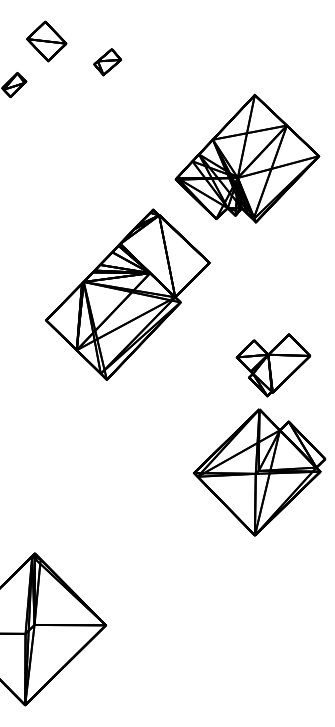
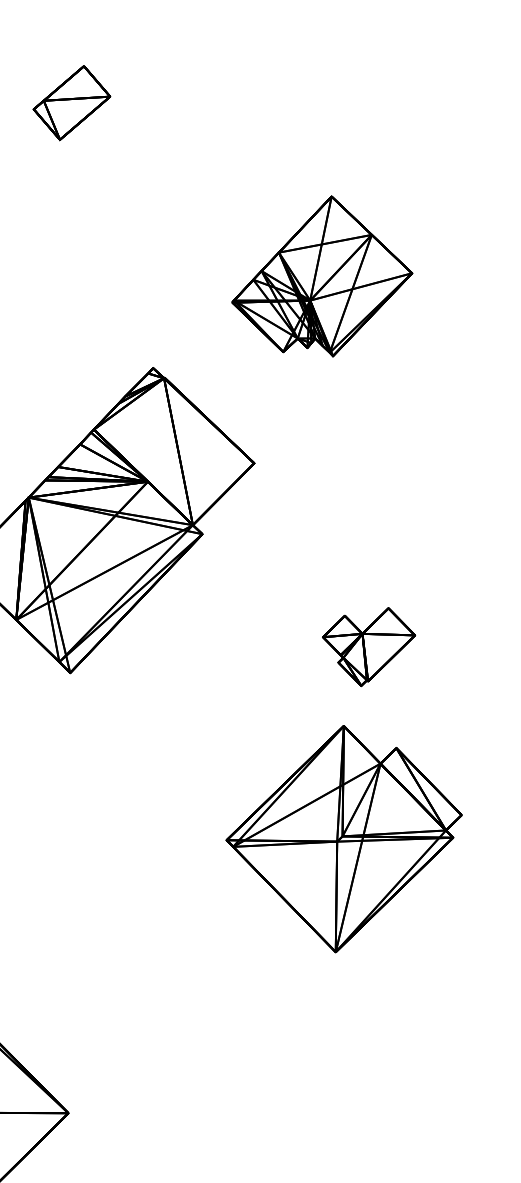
part: (107, 62) -> (71, 104), size x1.6
part: (247, 158) -> (322, 276), size x0.7
part: (273, 365) -> (369, 647), size x0.7

